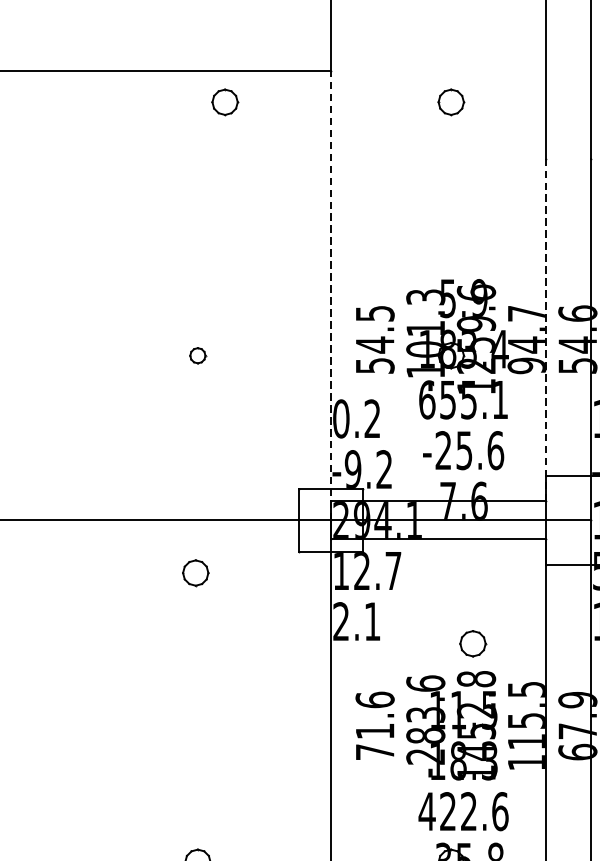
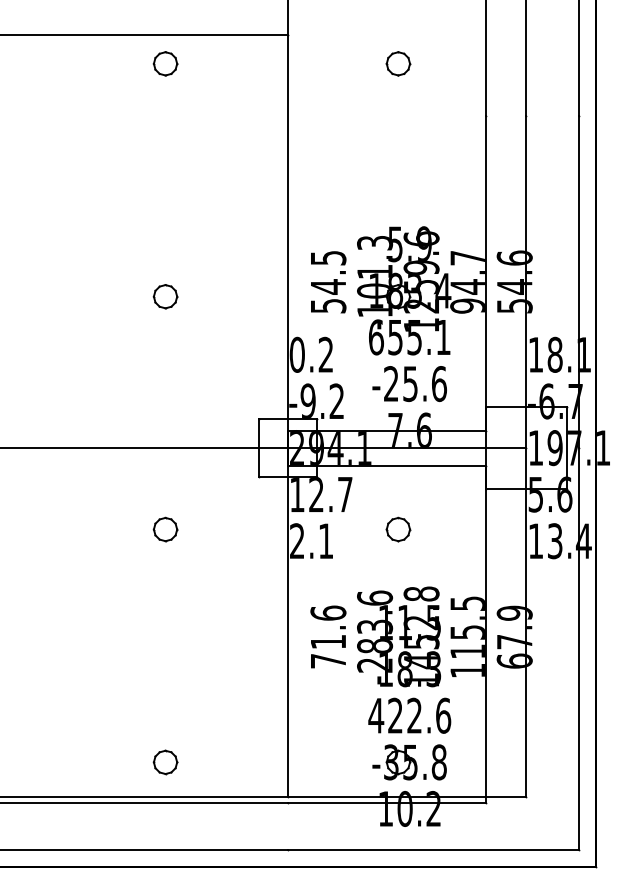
part: (225, 101) -> (165, 63), moved
line: (330, 295) -> (287, 241), dashed -> solid
line: (546, 329) -> (485, 272), dashed -> solid
part: (197, 355) -> (165, 296), size x1.67
part: (195, 573) -> (165, 529), moved
part: (473, 643) -> (398, 529), moved

